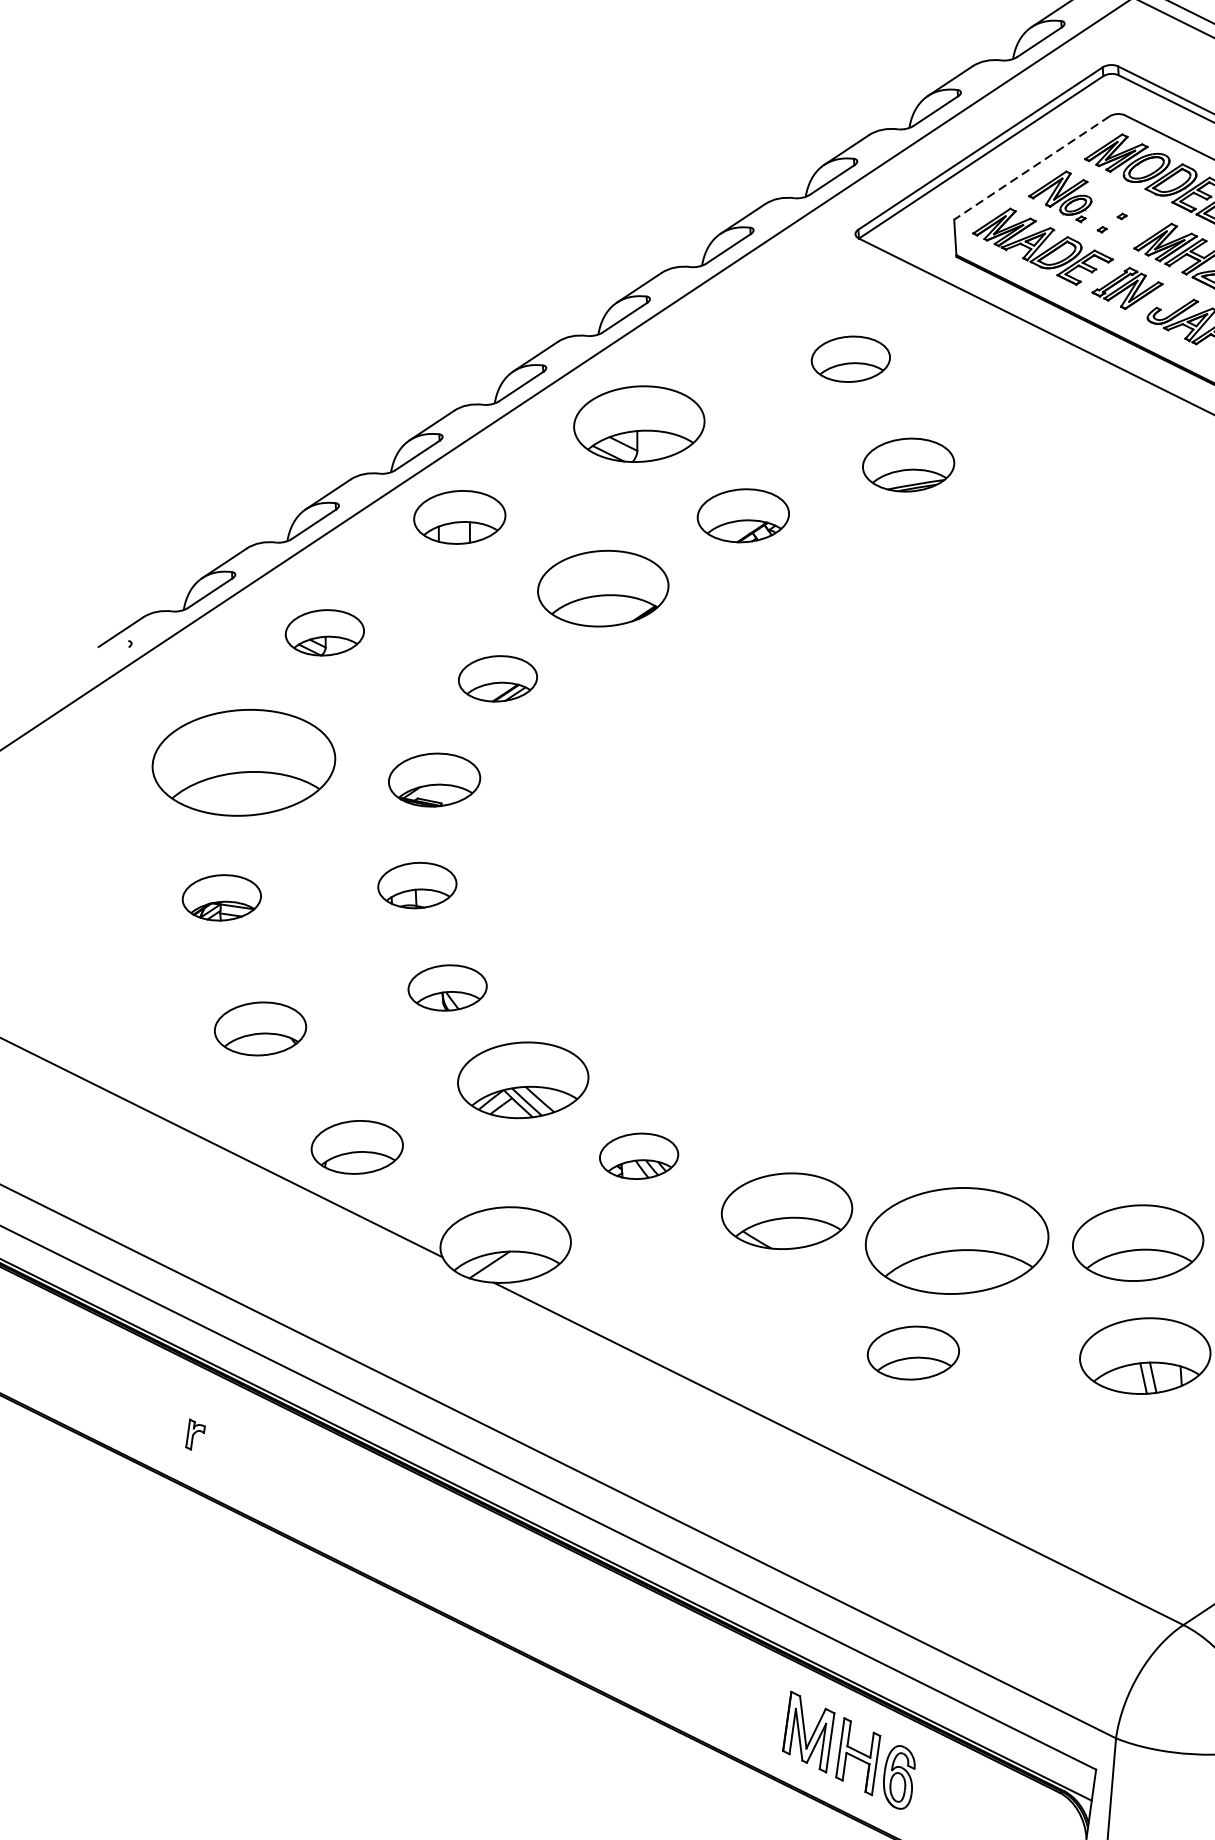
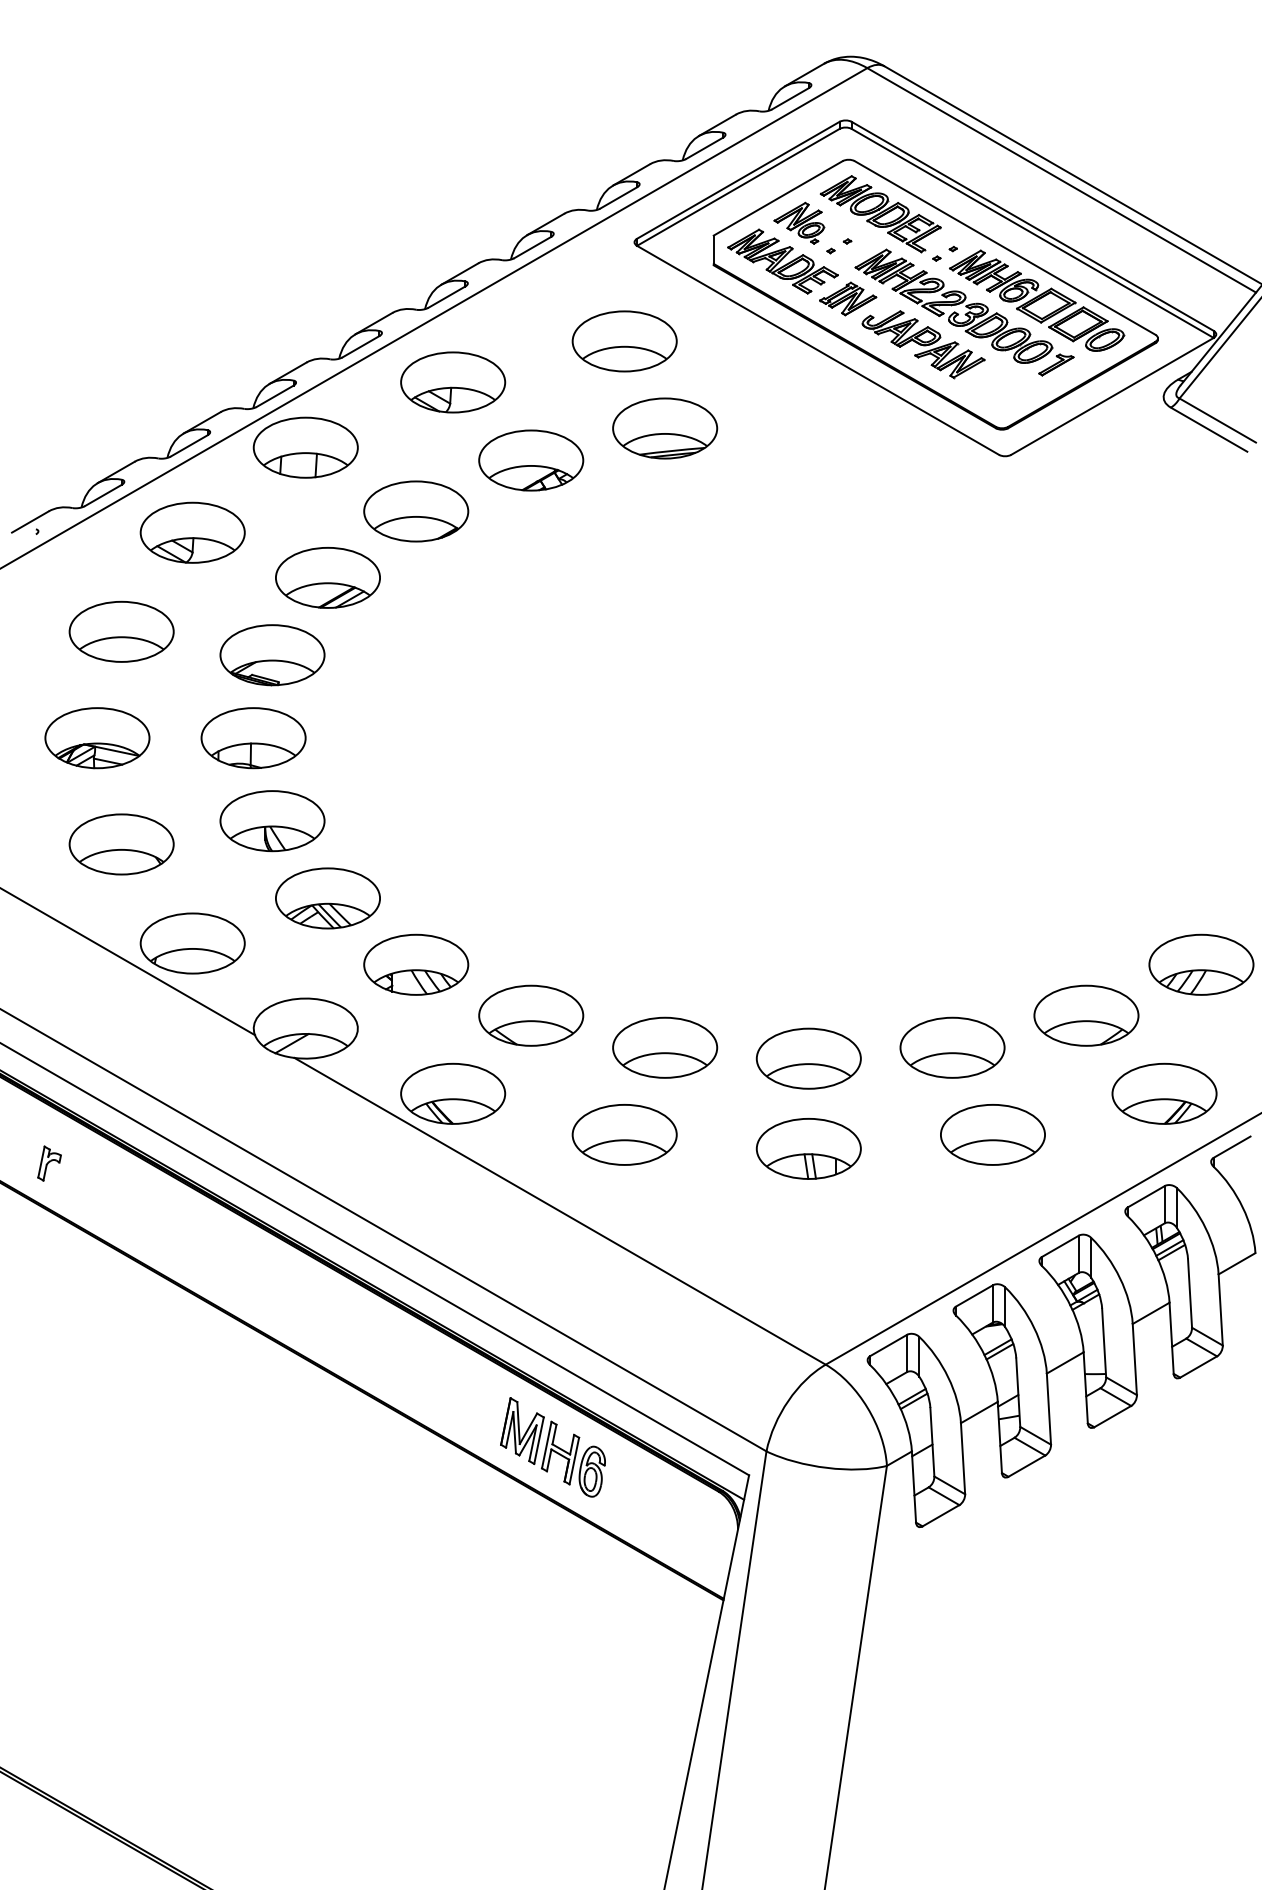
line: (1031, 168) -> (777, 198), dashed -> solid
part: (850, 359) -> (624, 341), size x1.67
part: (908, 465) -> (665, 428), size x1.43
part: (743, 515) -> (531, 460), size x1.43
part: (459, 517) -> (305, 447), size x1.43
part: (324, 632) -> (192, 532), size x1.67
part: (497, 678) -> (327, 577), size x1.67
part: (243, 762) -> (121, 631), size x0.71
part: (434, 780) -> (272, 655), size x1.43
part: (417, 885) -> (253, 738), size x1.67
part: (221, 898) -> (97, 738), size x1.67
part: (447, 988) -> (272, 821), size x1.67
part: (260, 1028) -> (121, 844), size x1.43
part: (357, 1147) -> (192, 943), size x1.43
part: (639, 1156) -> (416, 964), size x1.67
part: (957, 1240) -> (665, 1047), size x0.71
part: (695, 1314) -> (453, 1093), added
part: (913, 1352) -> (624, 1134), size x1.43
part: (195, 1434) -> (49, 1163), size x1.43

